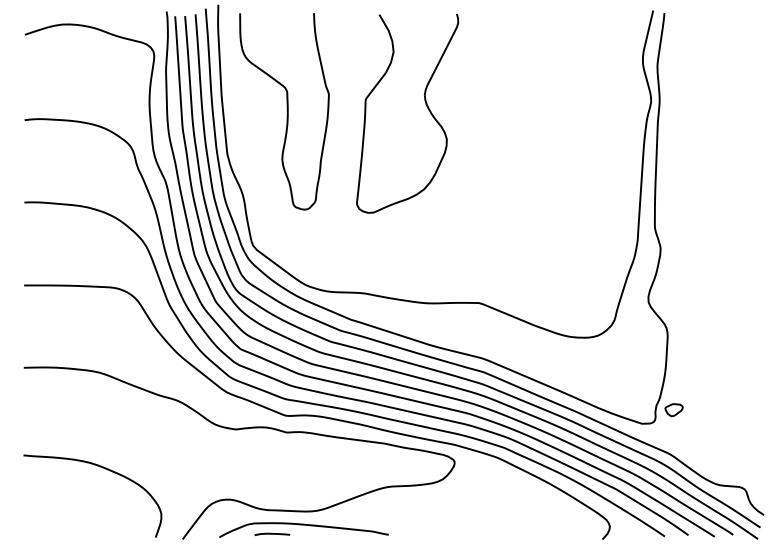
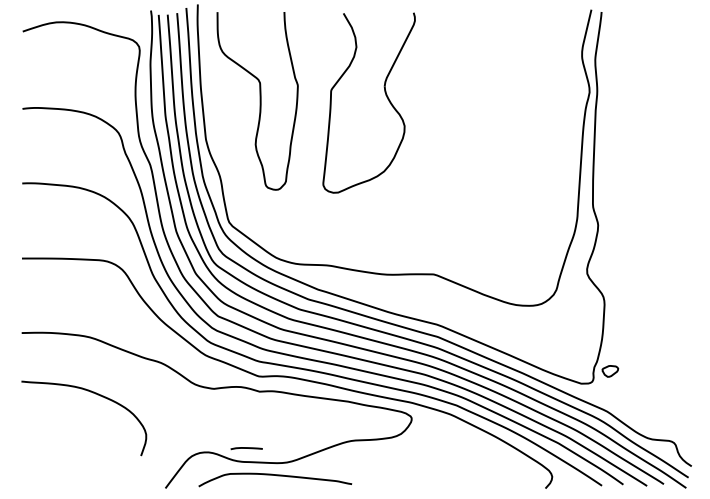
curve: (102, 468) -> (92, 393), moved
line: (272, 533) -> (246, 447), moved

